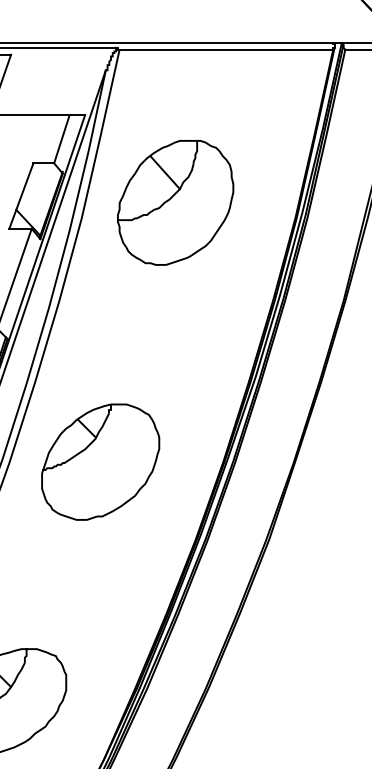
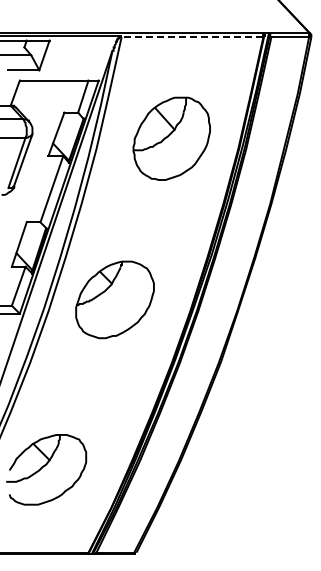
line: (226, 50) -> (192, 37), solid -> dashed
part: (175, 202) -> (171, 138), moved
part: (99, 461) -> (114, 299), moved

